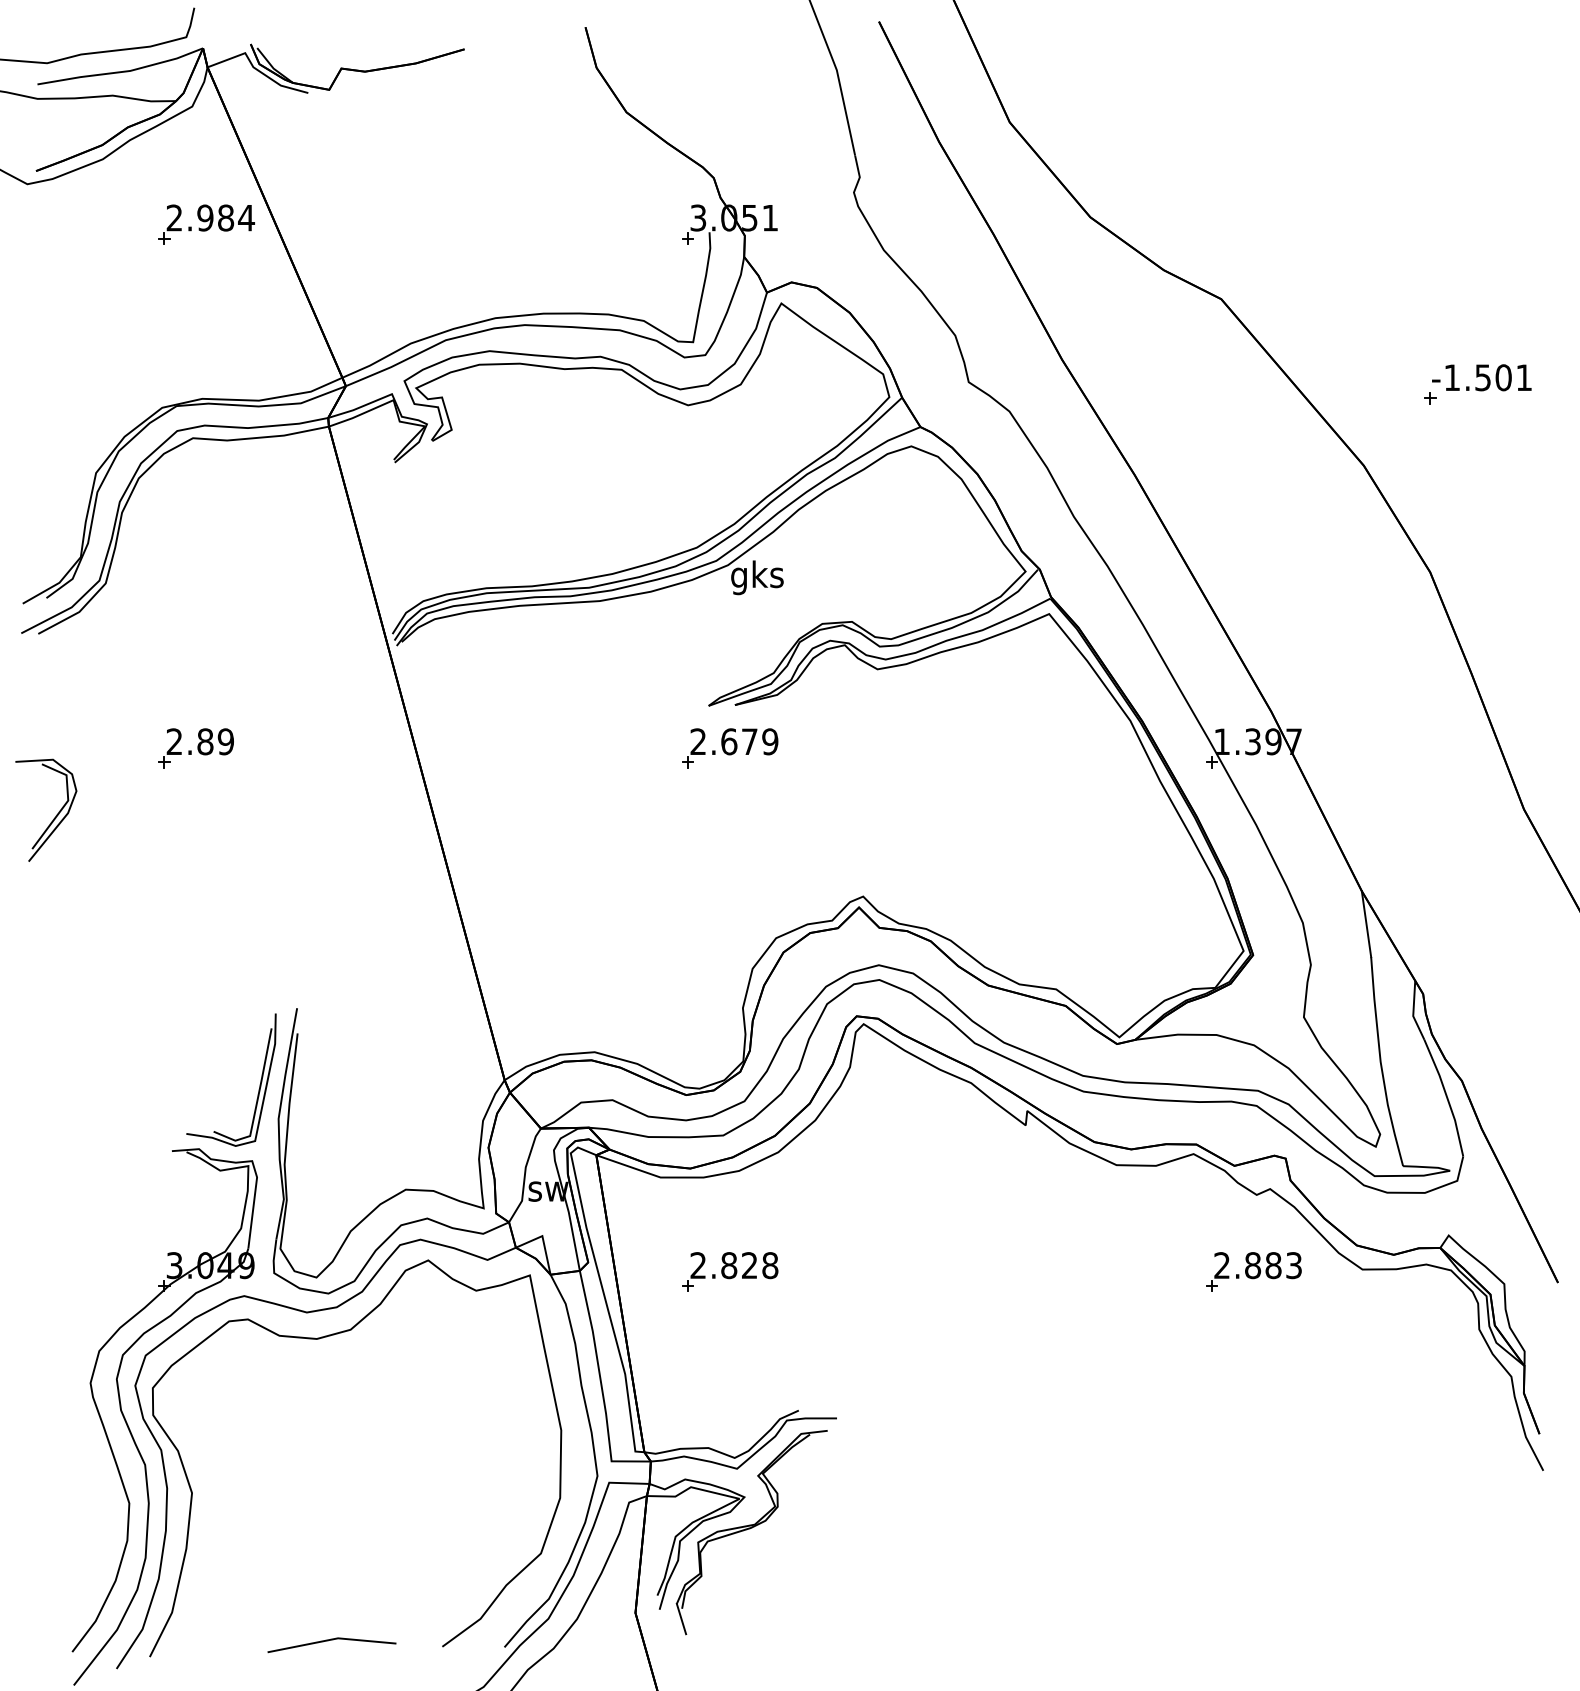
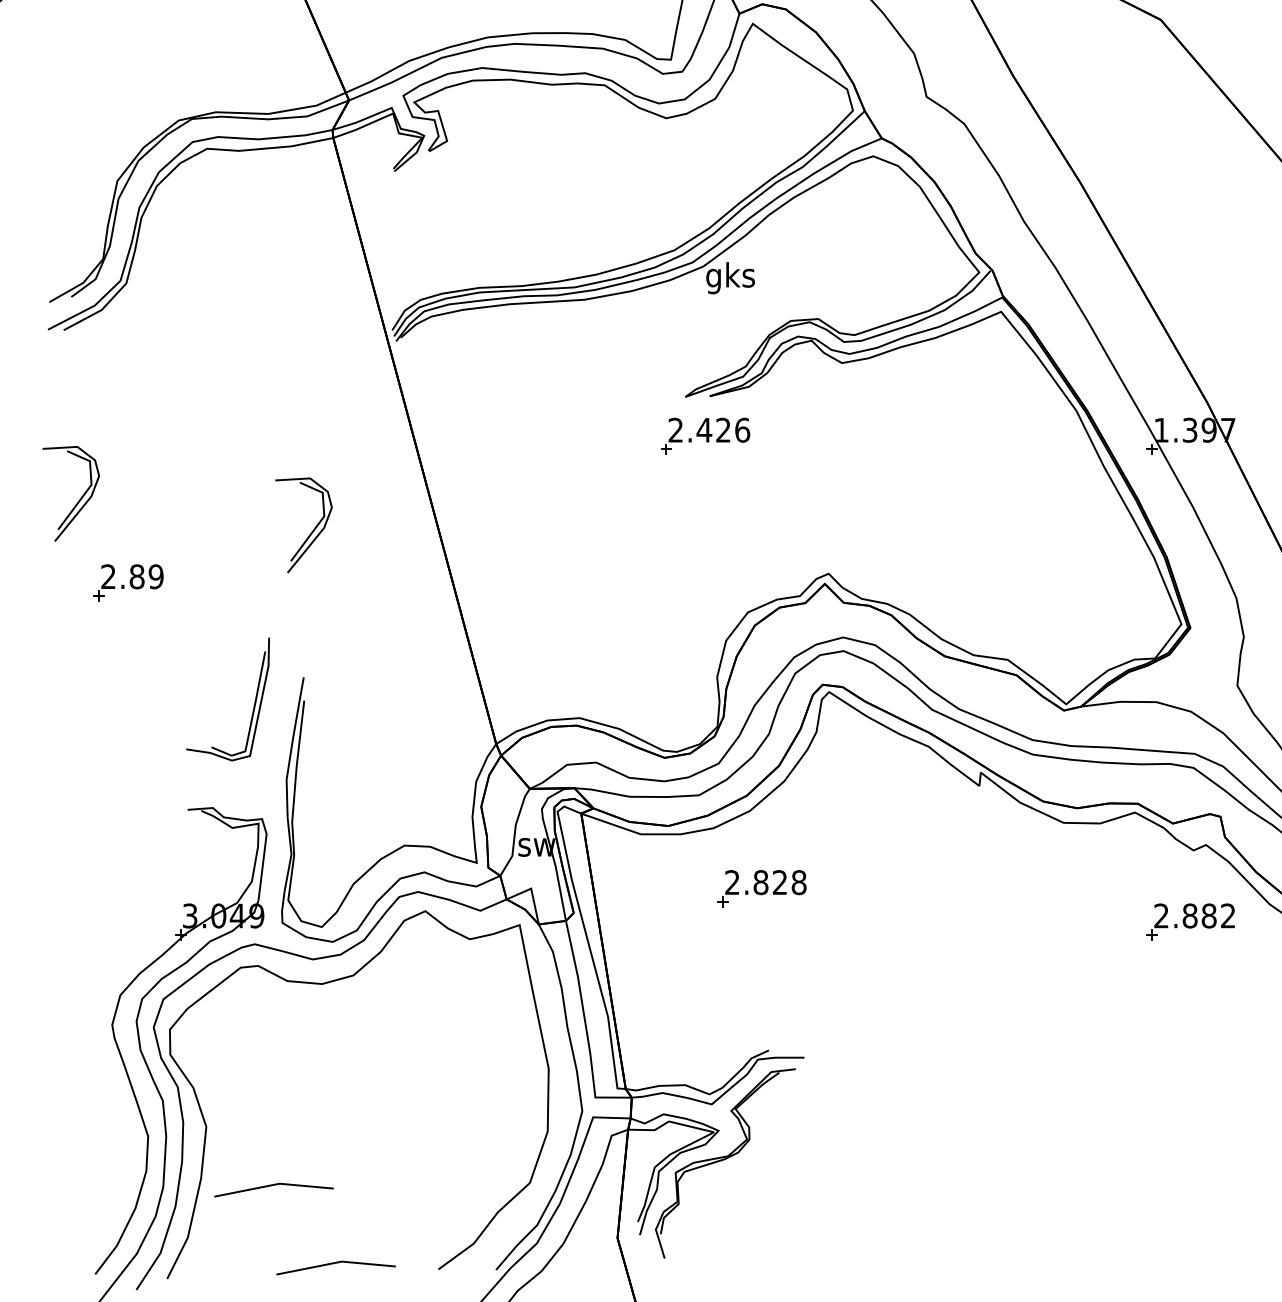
text: (749, 741) -> (723, 429), 2.679 -> 2.426
part: (195, 748) -> (127, 583), moved
part: (307, 848) -> (313, 529), added
part: (259, 1084) -> (254, 703), moved
text: (1293, 1265) -> (1227, 915), 2.883 -> 2.882
part: (730, 1271) -> (762, 888), moved
line: (264, 1556) -> (273, 1185), added

